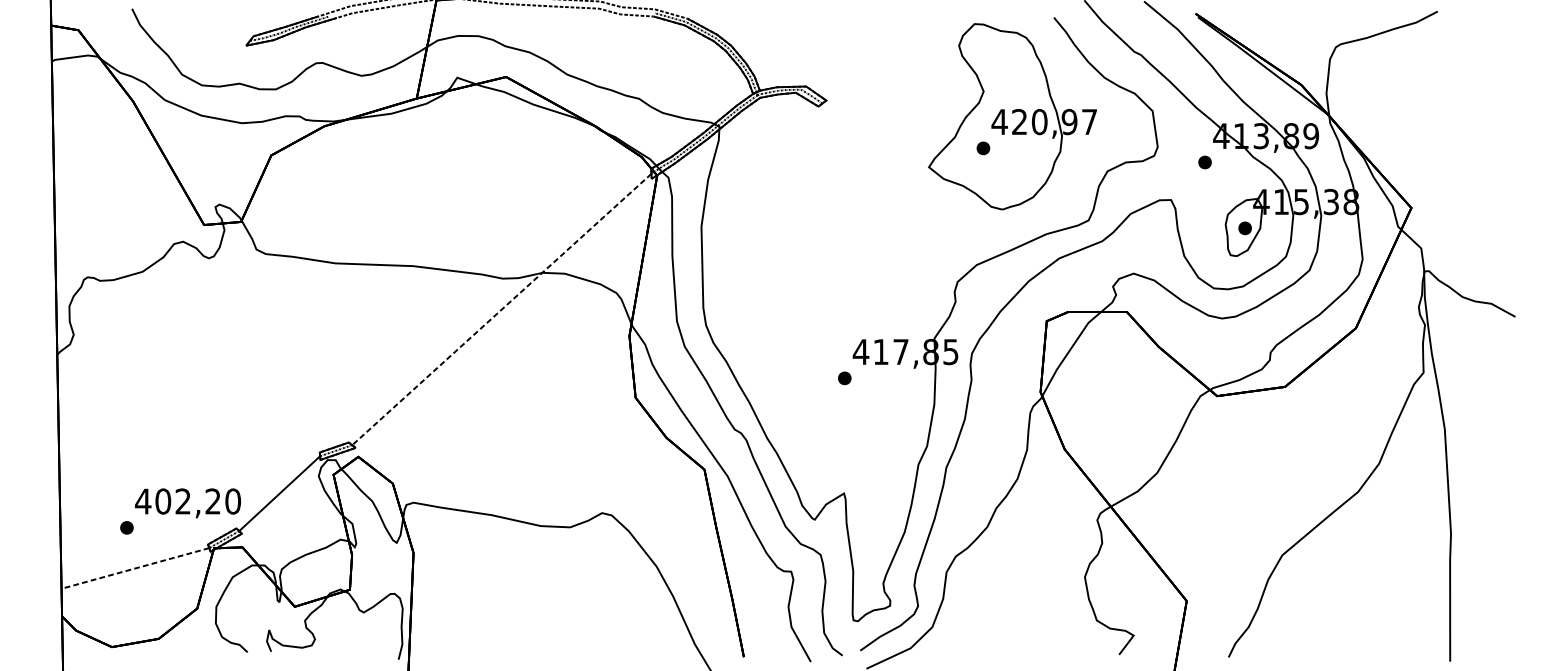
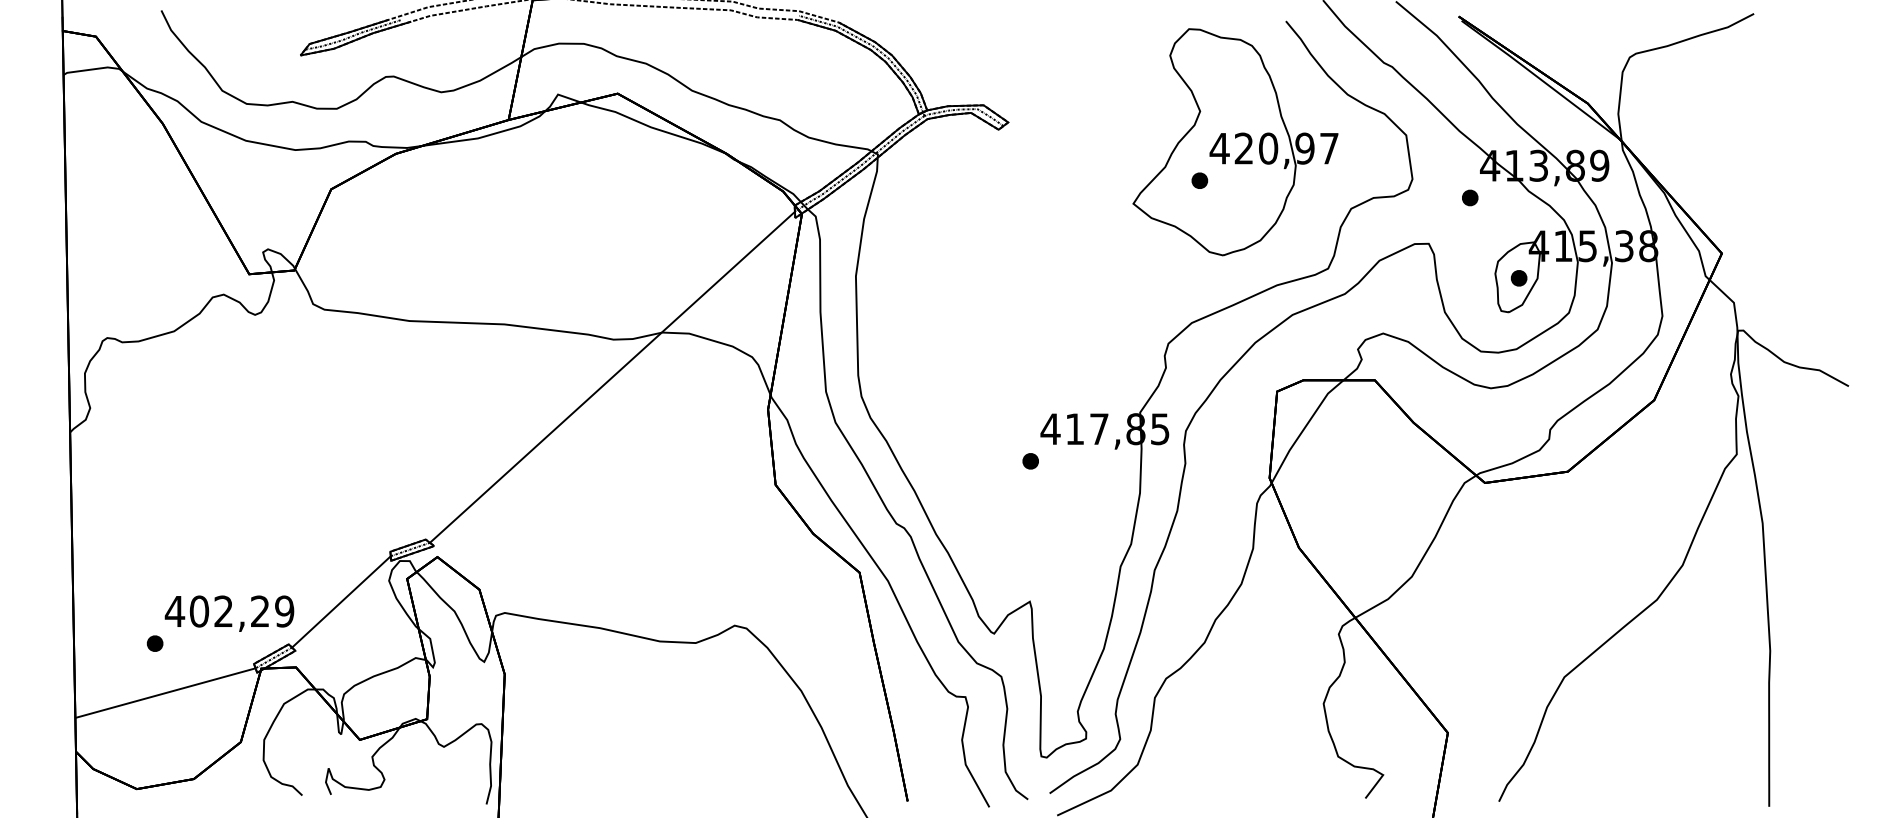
line: (501, 309) -> (612, 377), dashed -> solid
text: (233, 501) -> (284, 611), 402,20 -> 402,29
line: (135, 568) -> (165, 693), dashed -> solid

